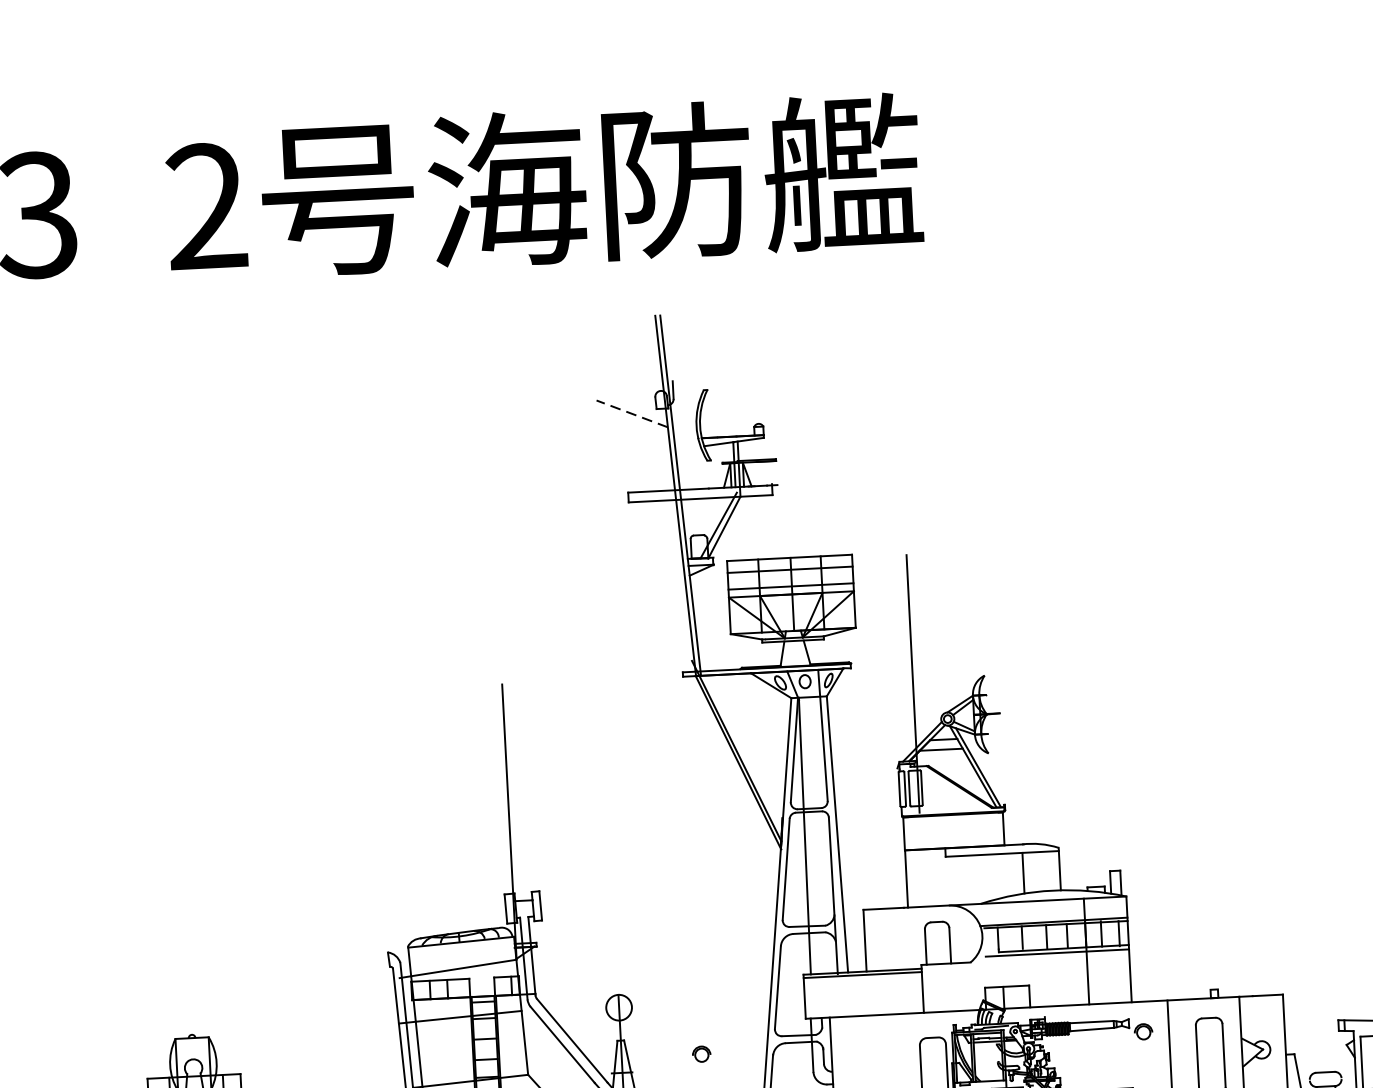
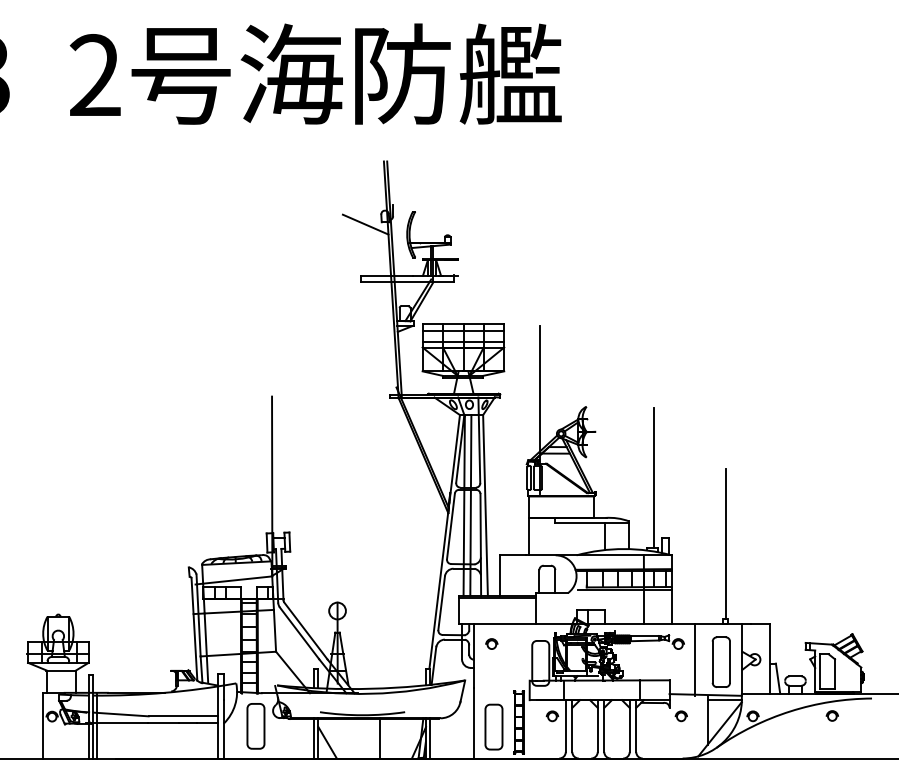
line: (631, 413) -> (365, 224), dashed -> solid
line: (1094, 780) -> (654, 478), added
line: (814, 835) -> (470, 505), added
line: (1207, 874) -> (725, 543), added
part: (701, 1053) -> (491, 643), moved

